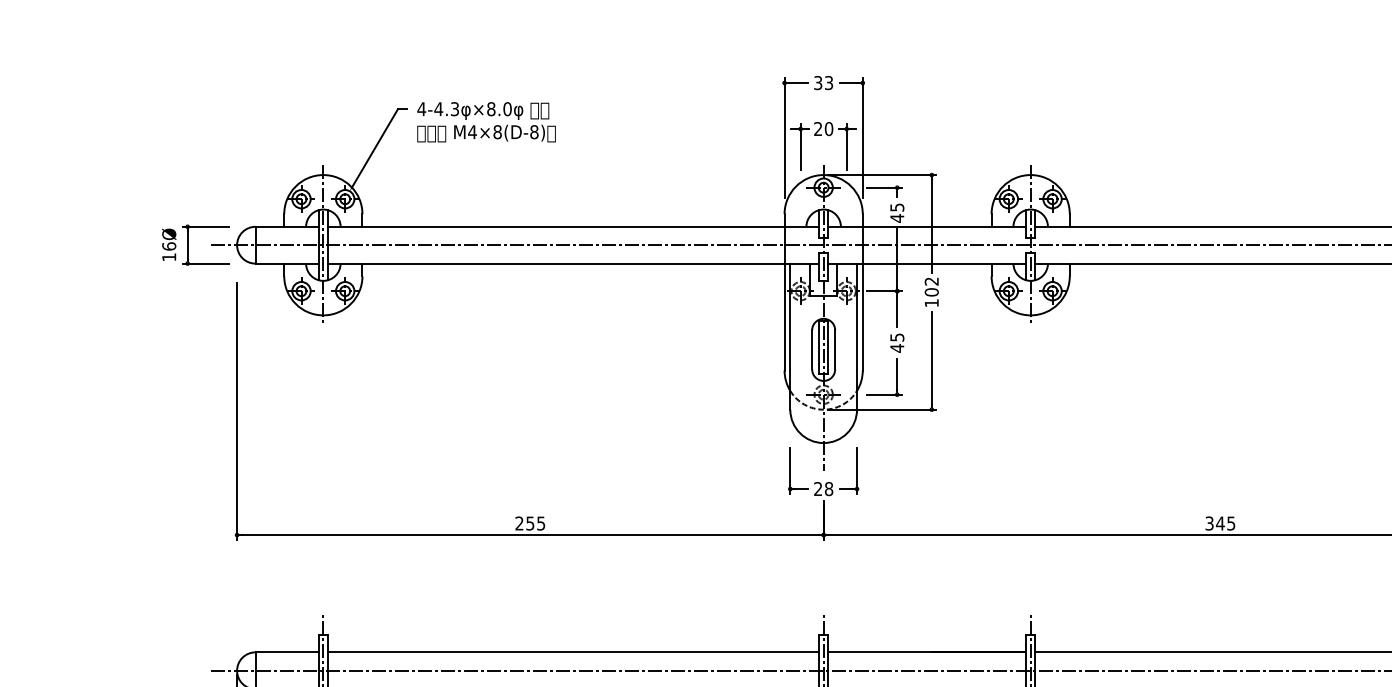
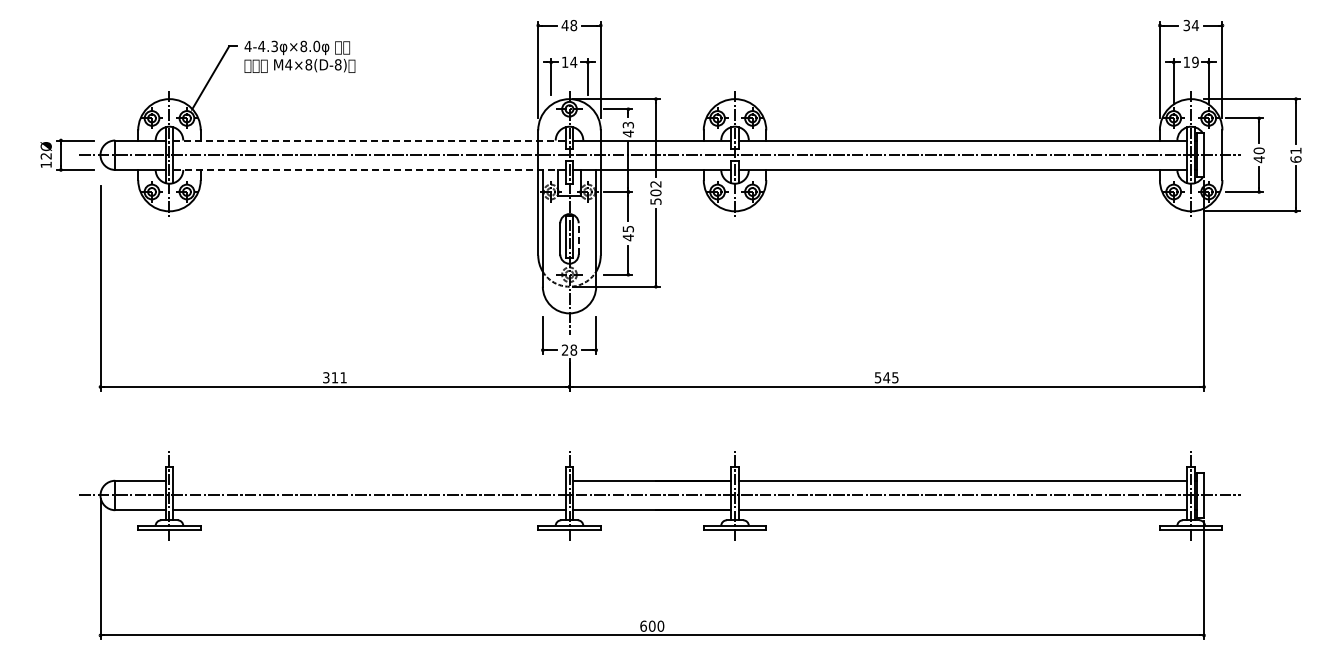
text: (823, 82) -> (569, 25), 33 -> 48
text: (823, 127) -> (569, 61), 20 -> 14
text: (896, 208) -> (627, 125), 45 -> 43
line: (574, 226) -> (370, 140), solid -> dashed
text: (168, 245) -> (45, 155), 16Ø -> 12Ø
line: (573, 263) -> (369, 169), solid -> dashed
text: (931, 303) -> (655, 201), 102 -> 502
line: (834, 349) -> (578, 238), solid -> dashed
text: (529, 523) -> (334, 377), 255 -> 311
text: (1210, 523) -> (878, 377), 345 -> 545
line: (573, 652) -> (369, 480), removed

